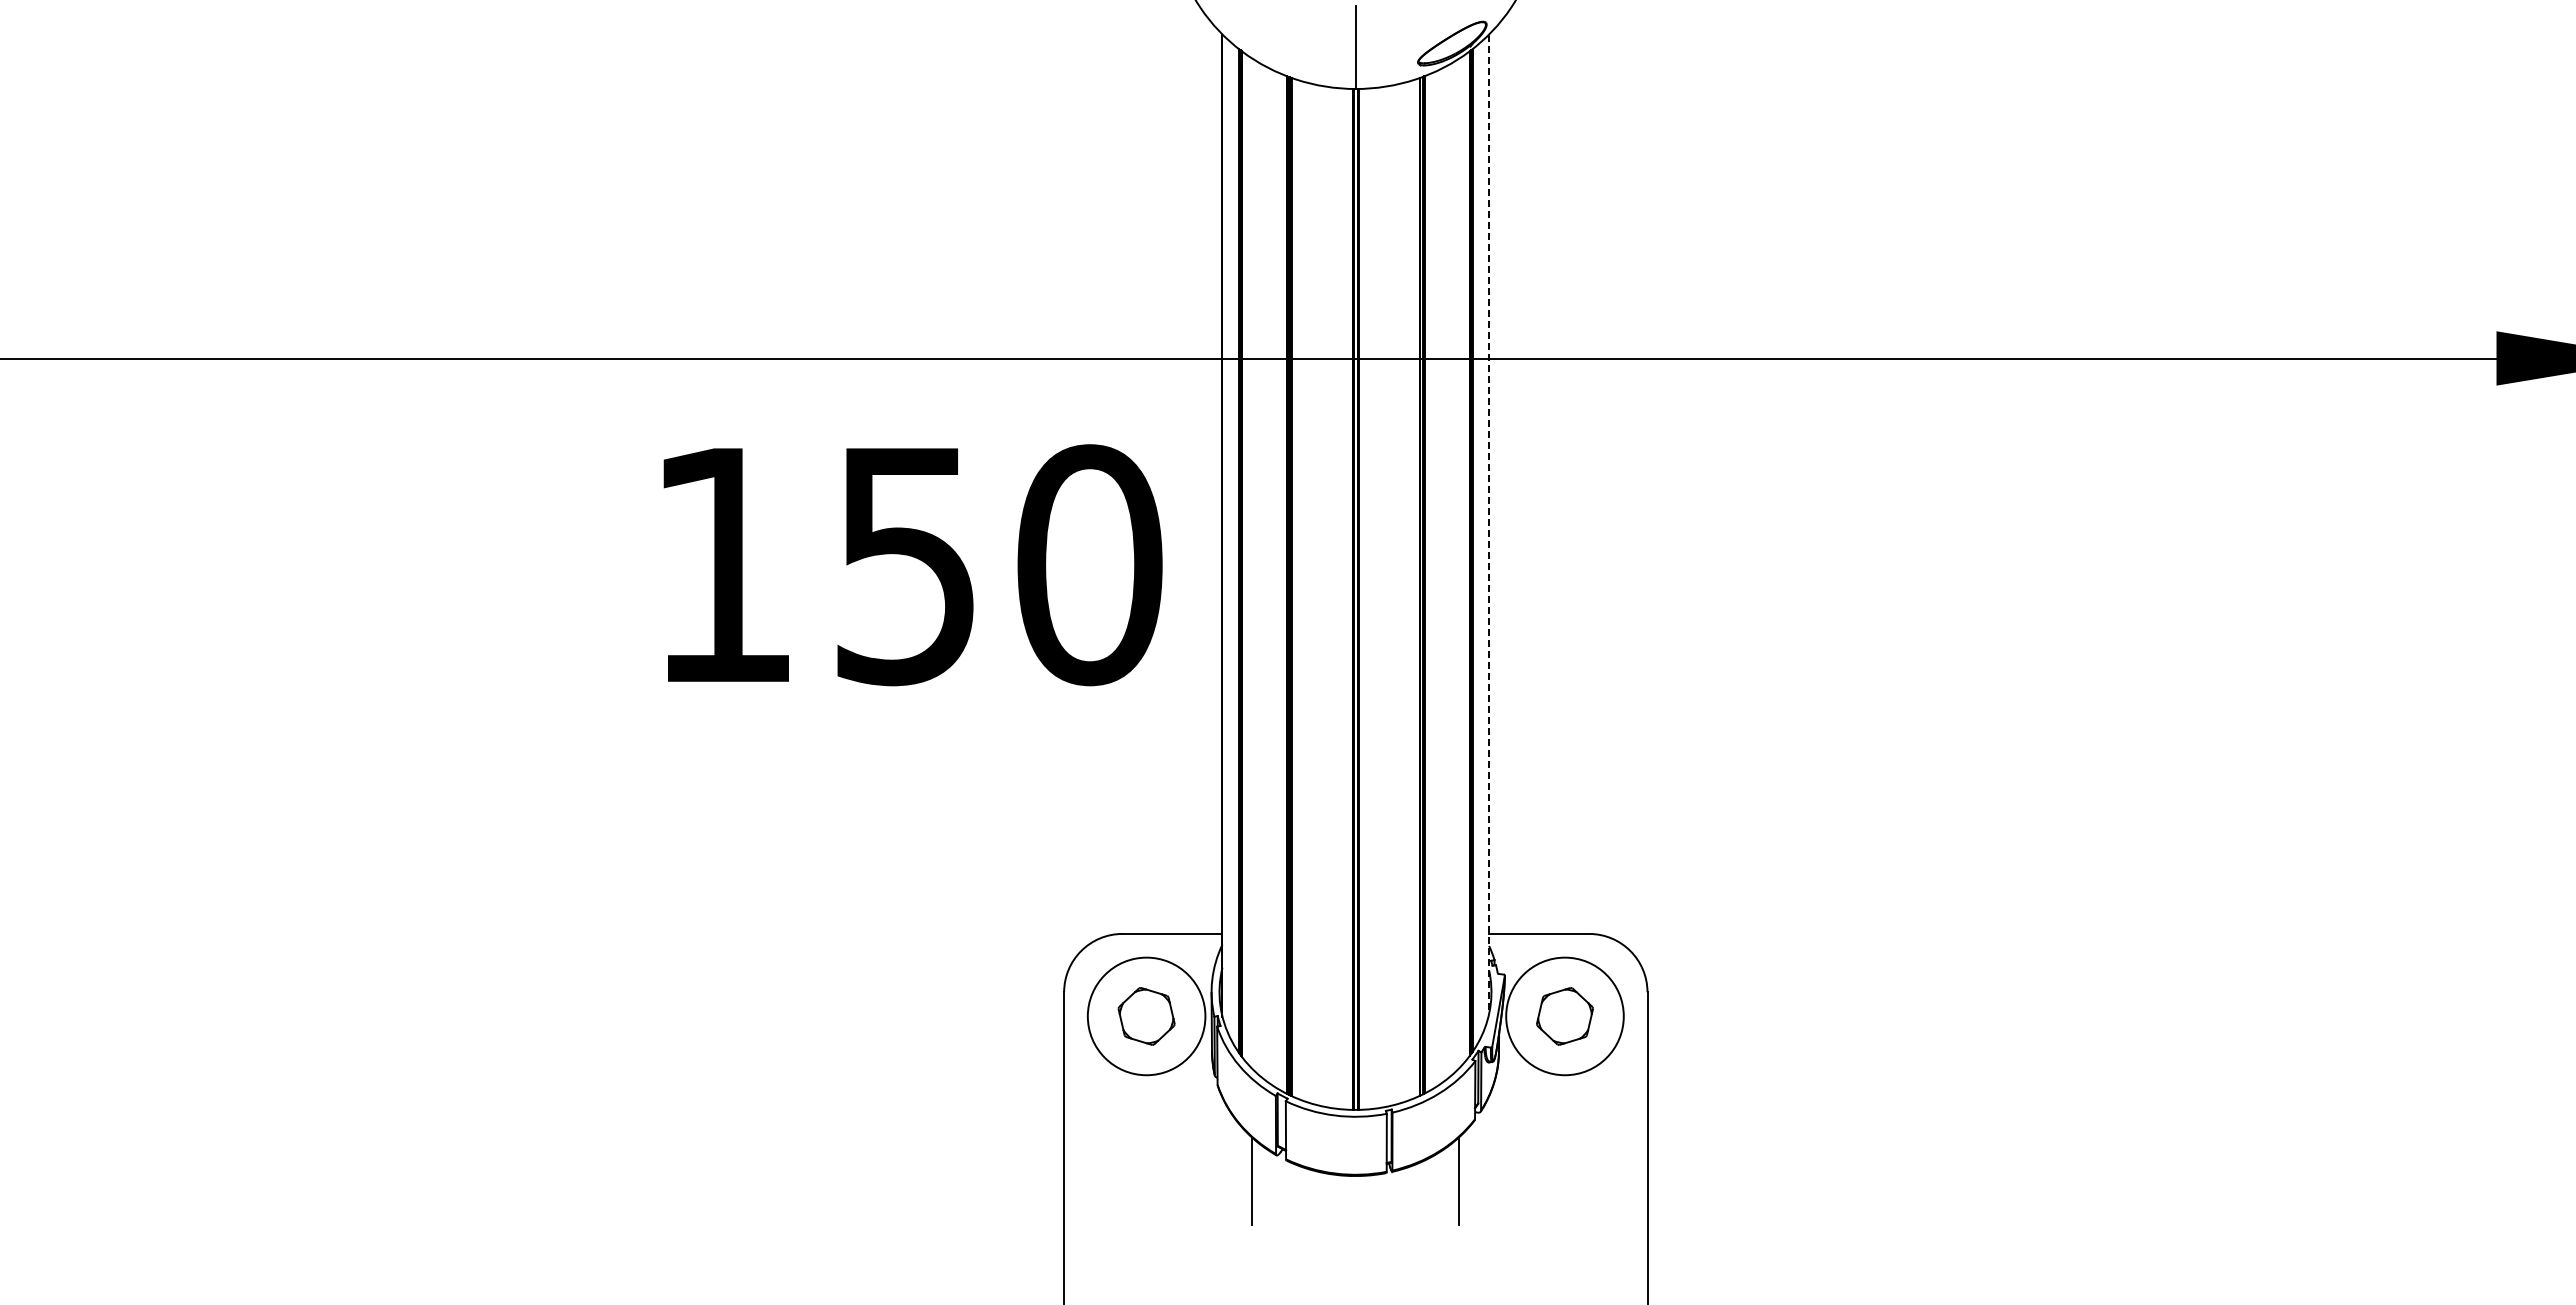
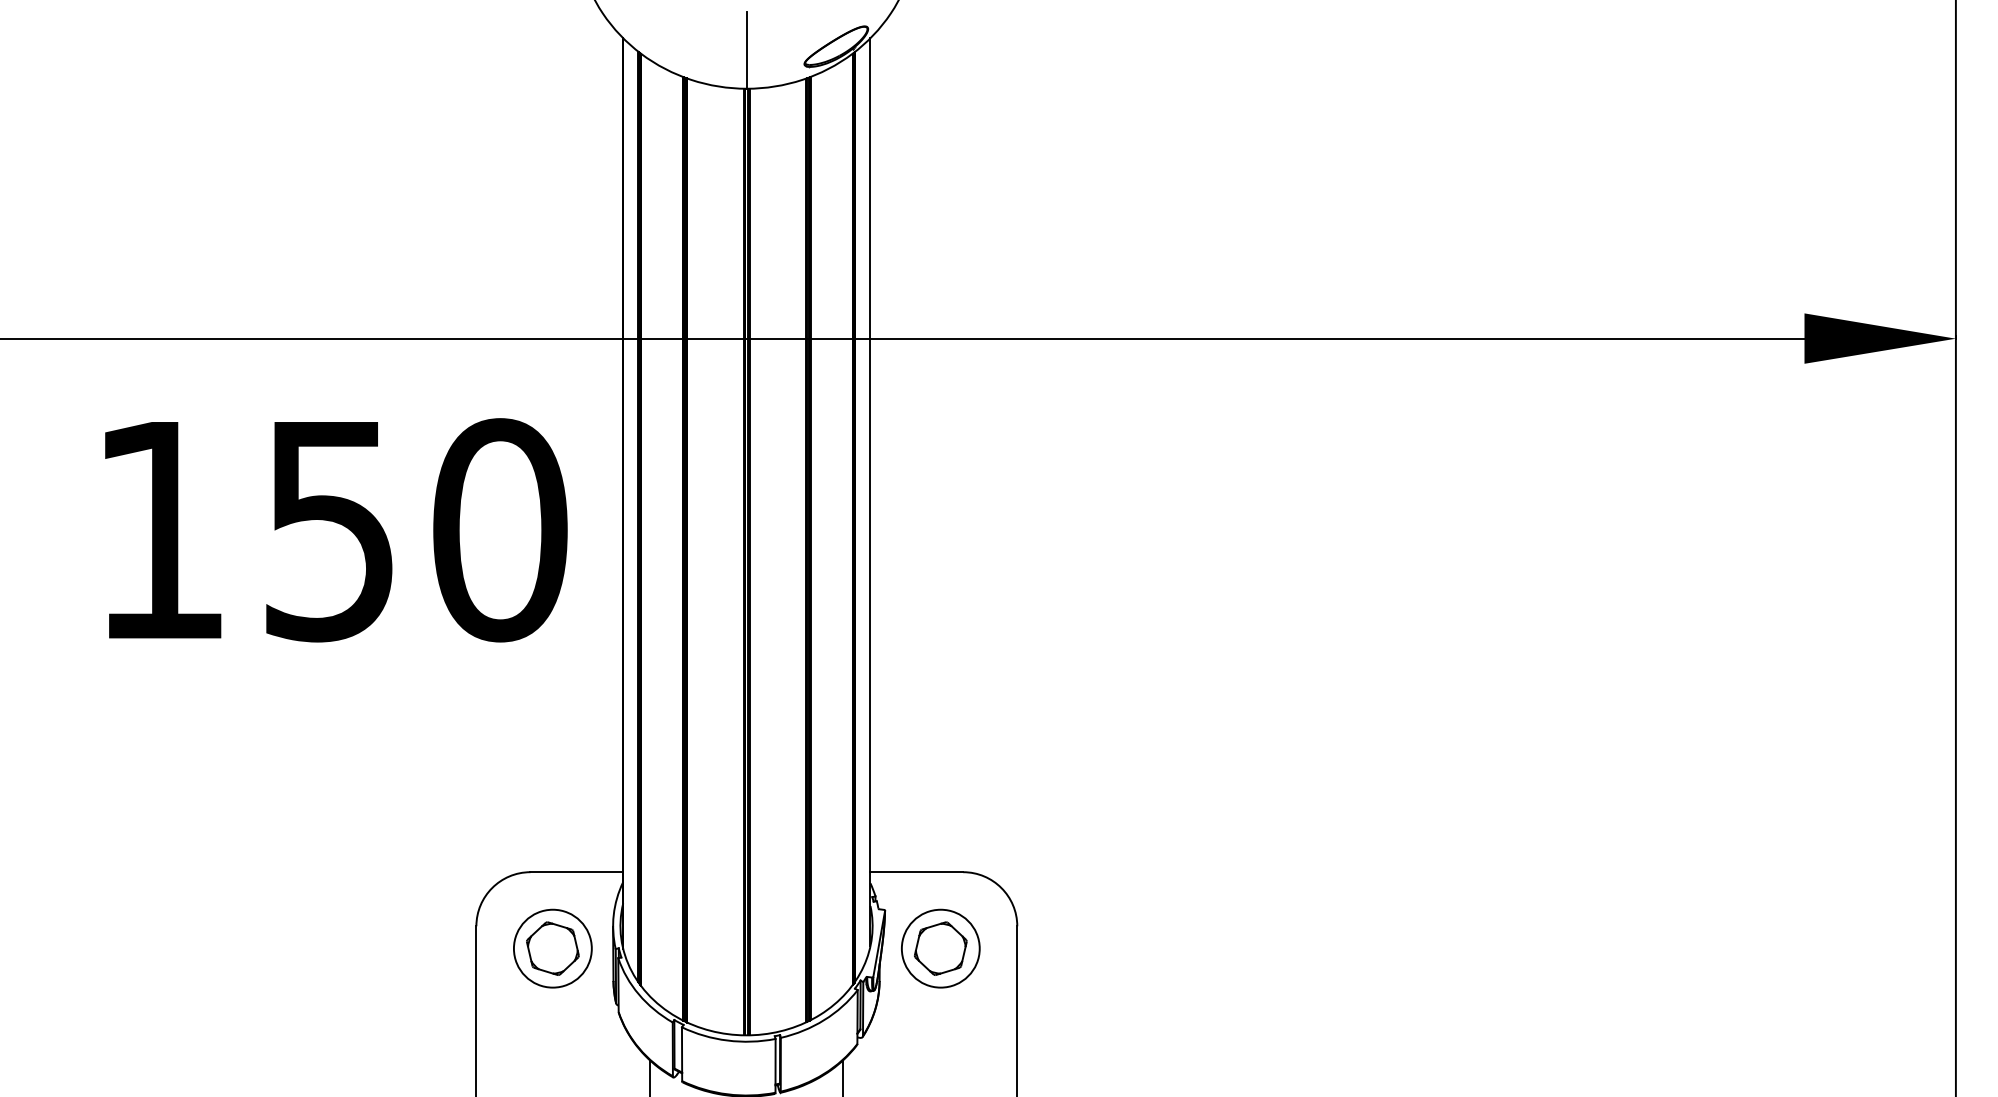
line: (1489, 524) -> (870, 492), dashed -> solid
circle: (1146, 1016) -> (552, 948), size x0.71
circle: (1564, 1016) -> (940, 948), size x0.71

